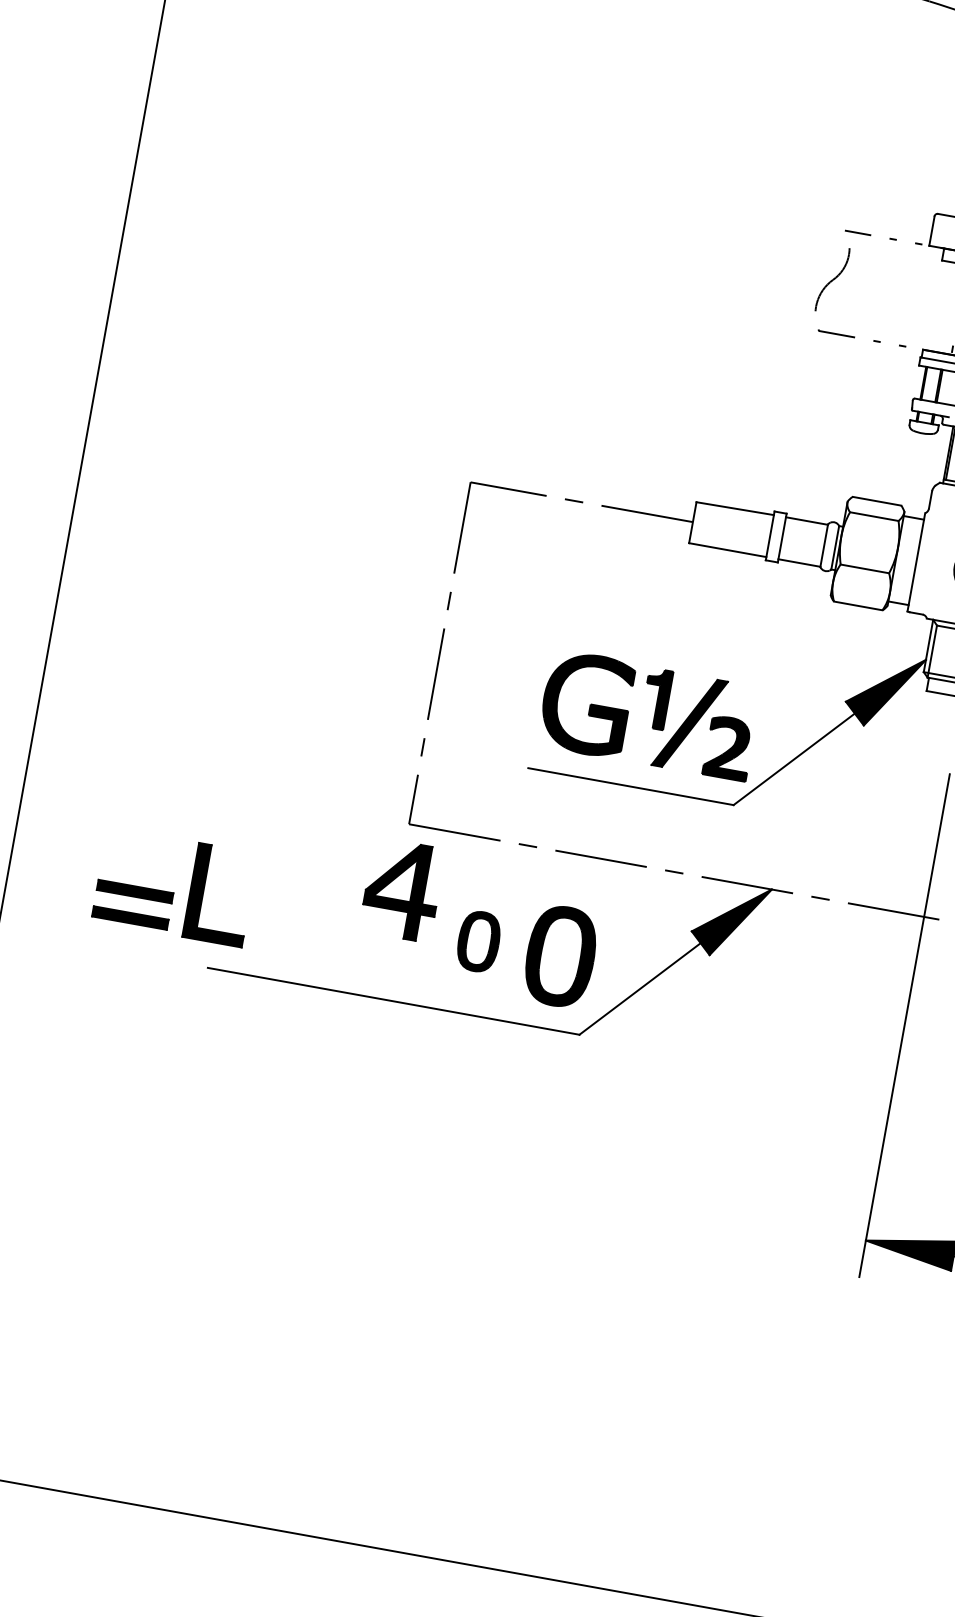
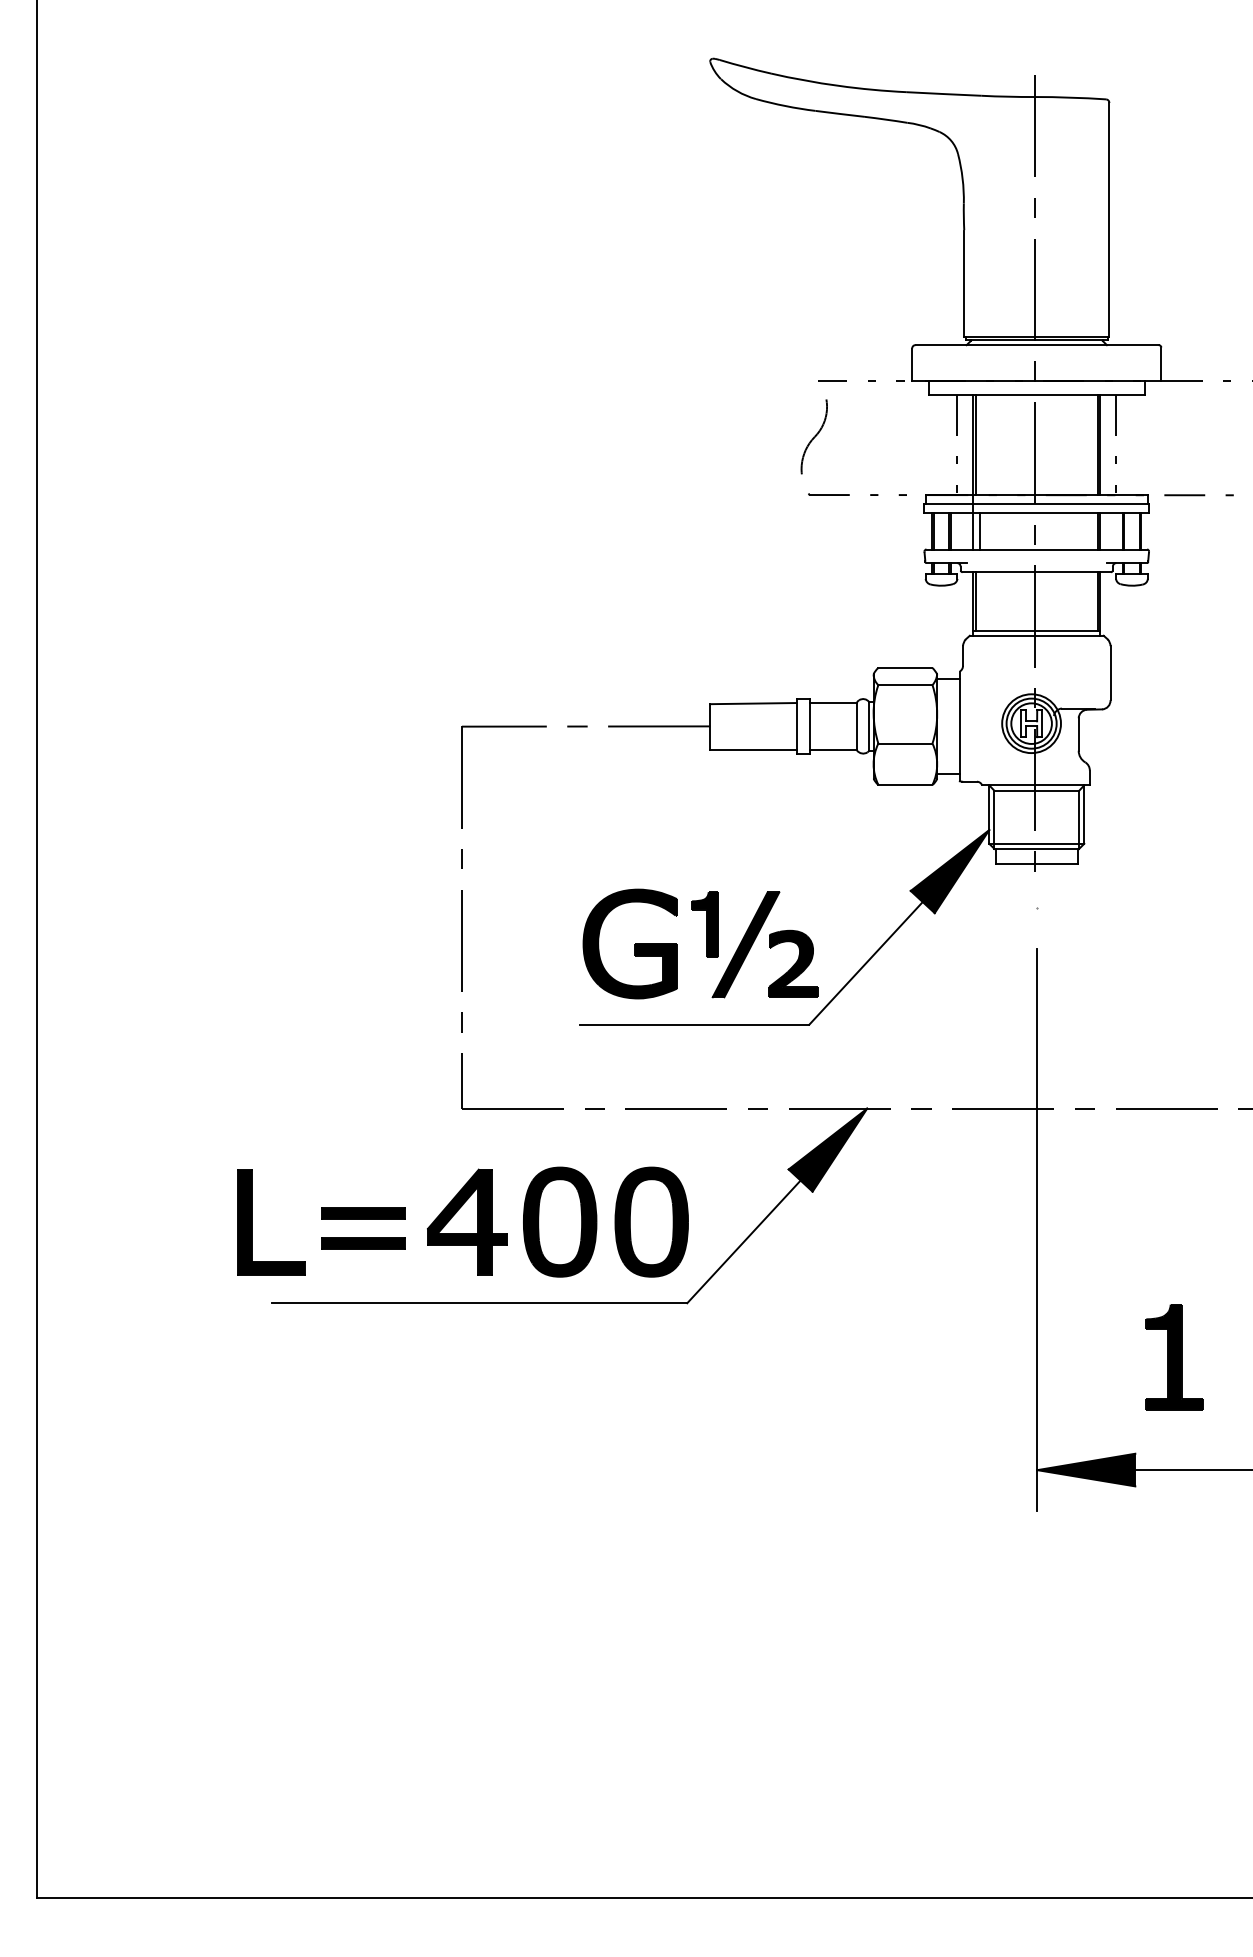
part: (402, 889) -> (467, 1221), moved
part: (134, 896) -> (363, 1219), moved
part: (479, 941) -> (560, 1221), size x1.67

